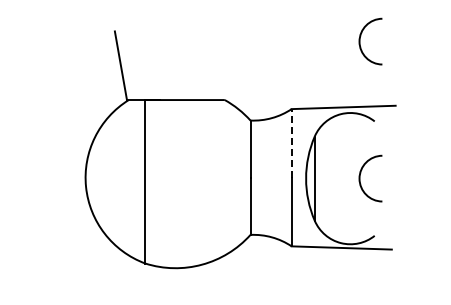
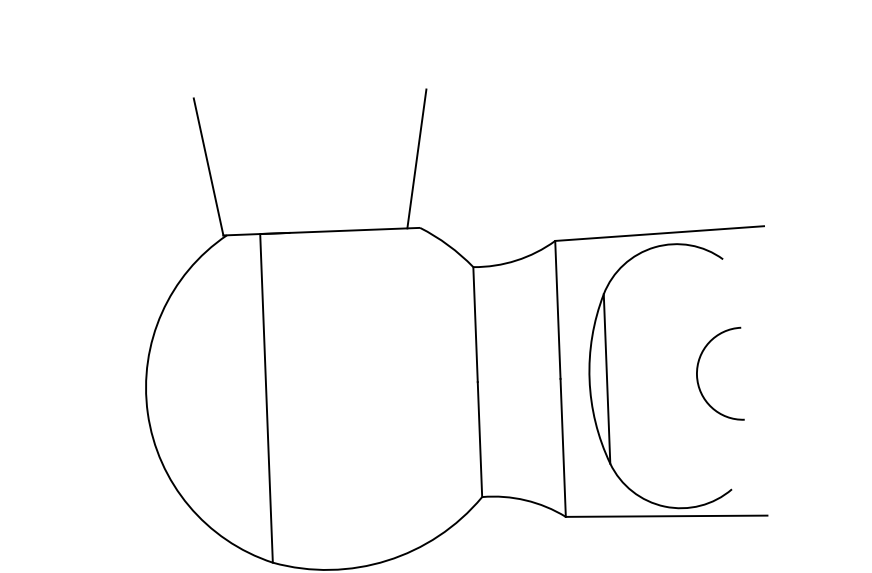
arc: (360, 41) -> (688, 99), removed
line: (224, 65) -> (416, 158), added
line: (291, 142) -> (557, 308), dashed -> solid

